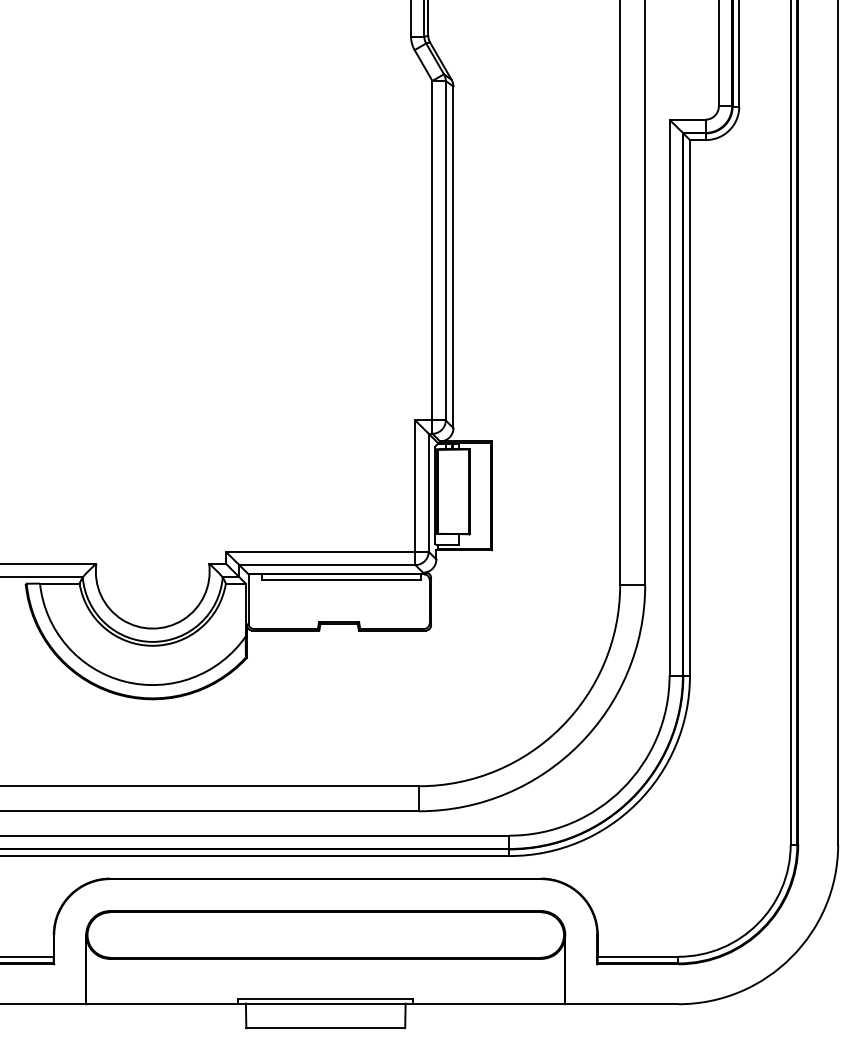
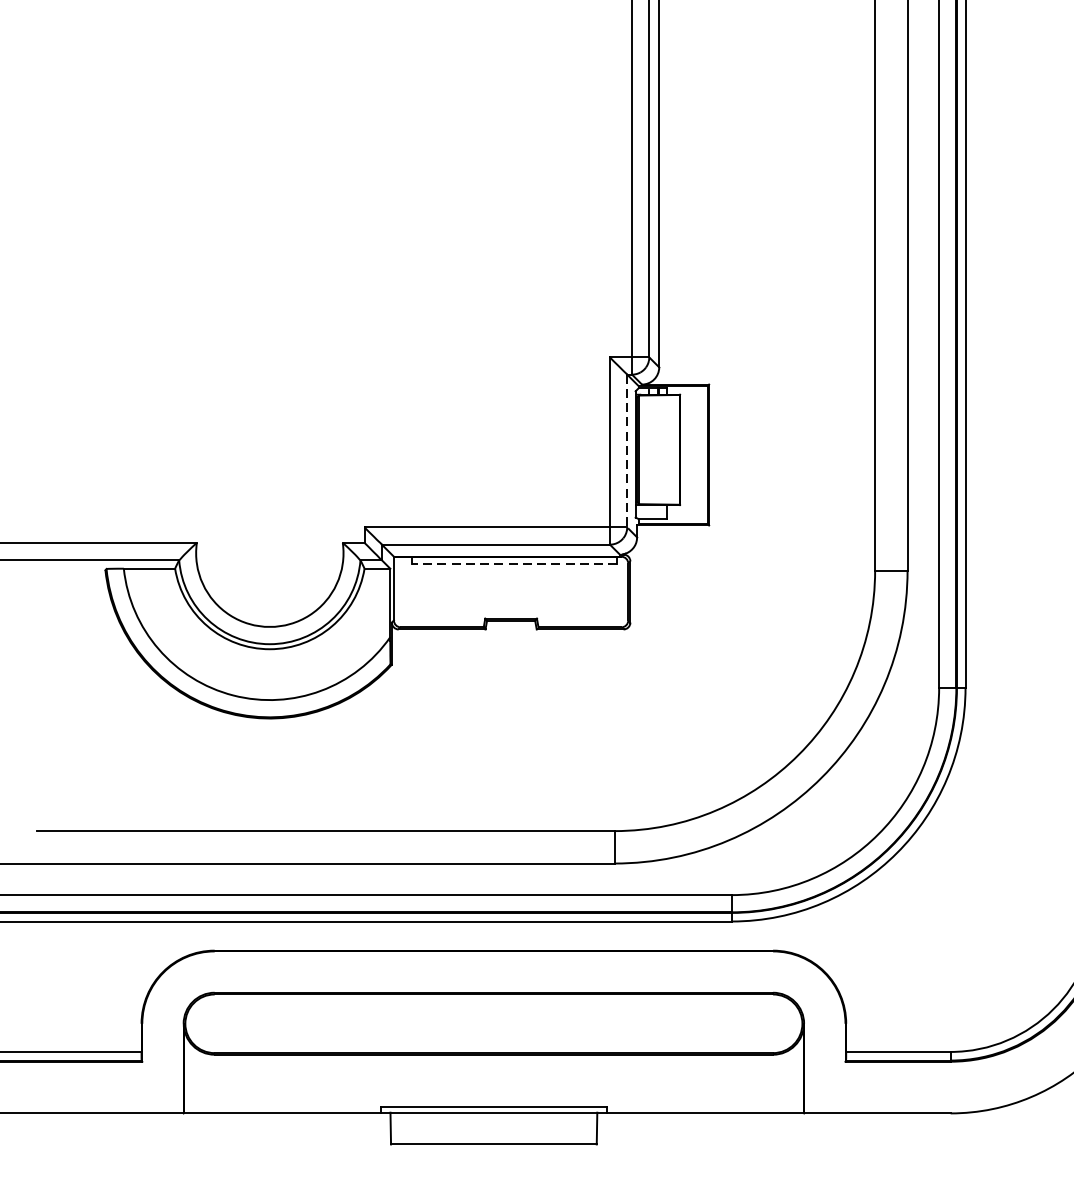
line: (428, 492) -> (626, 450), solid -> dashed
line: (341, 580) -> (514, 564), solid -> dashed

